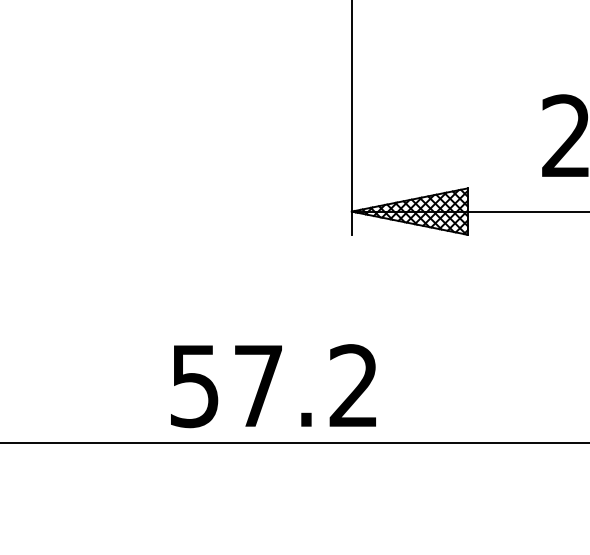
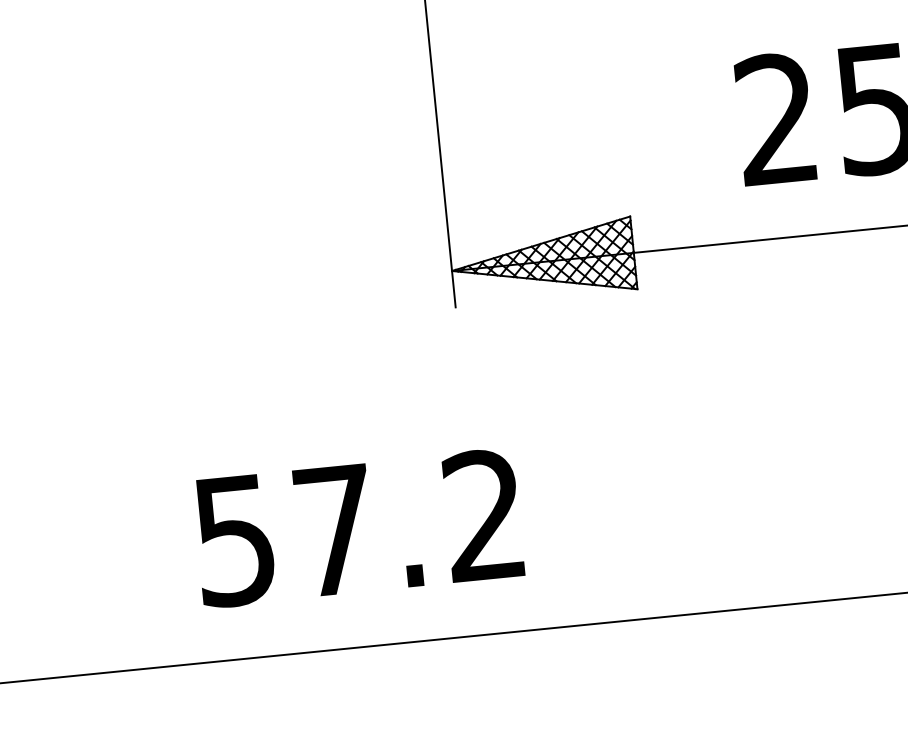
text: (273, 386) -> (358, 528), moved

